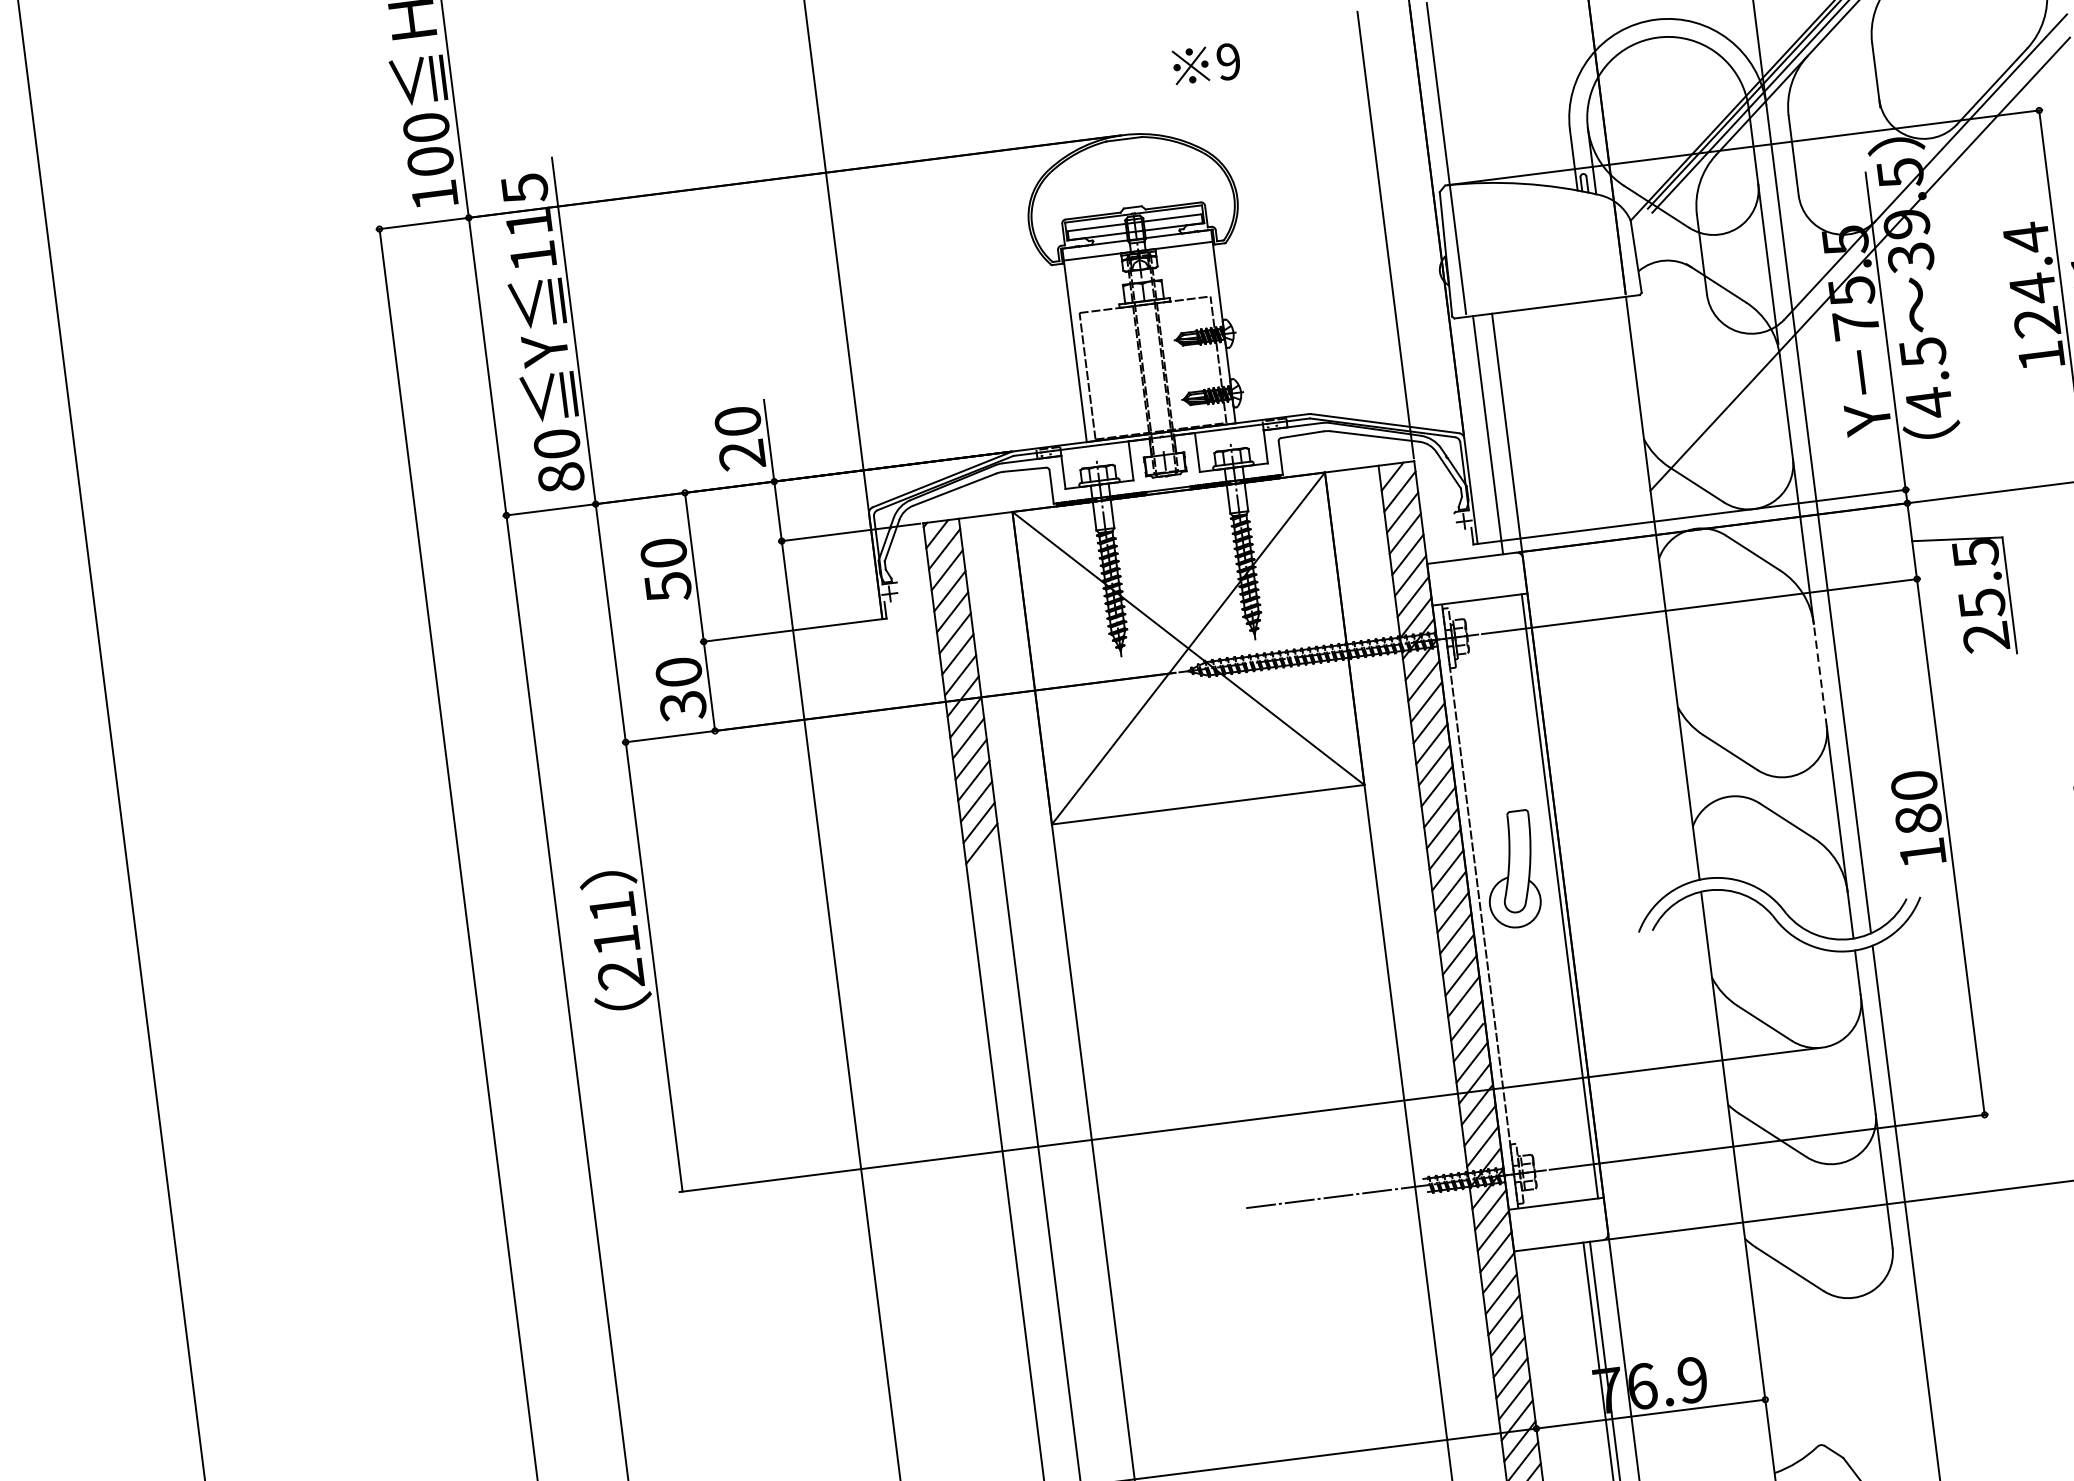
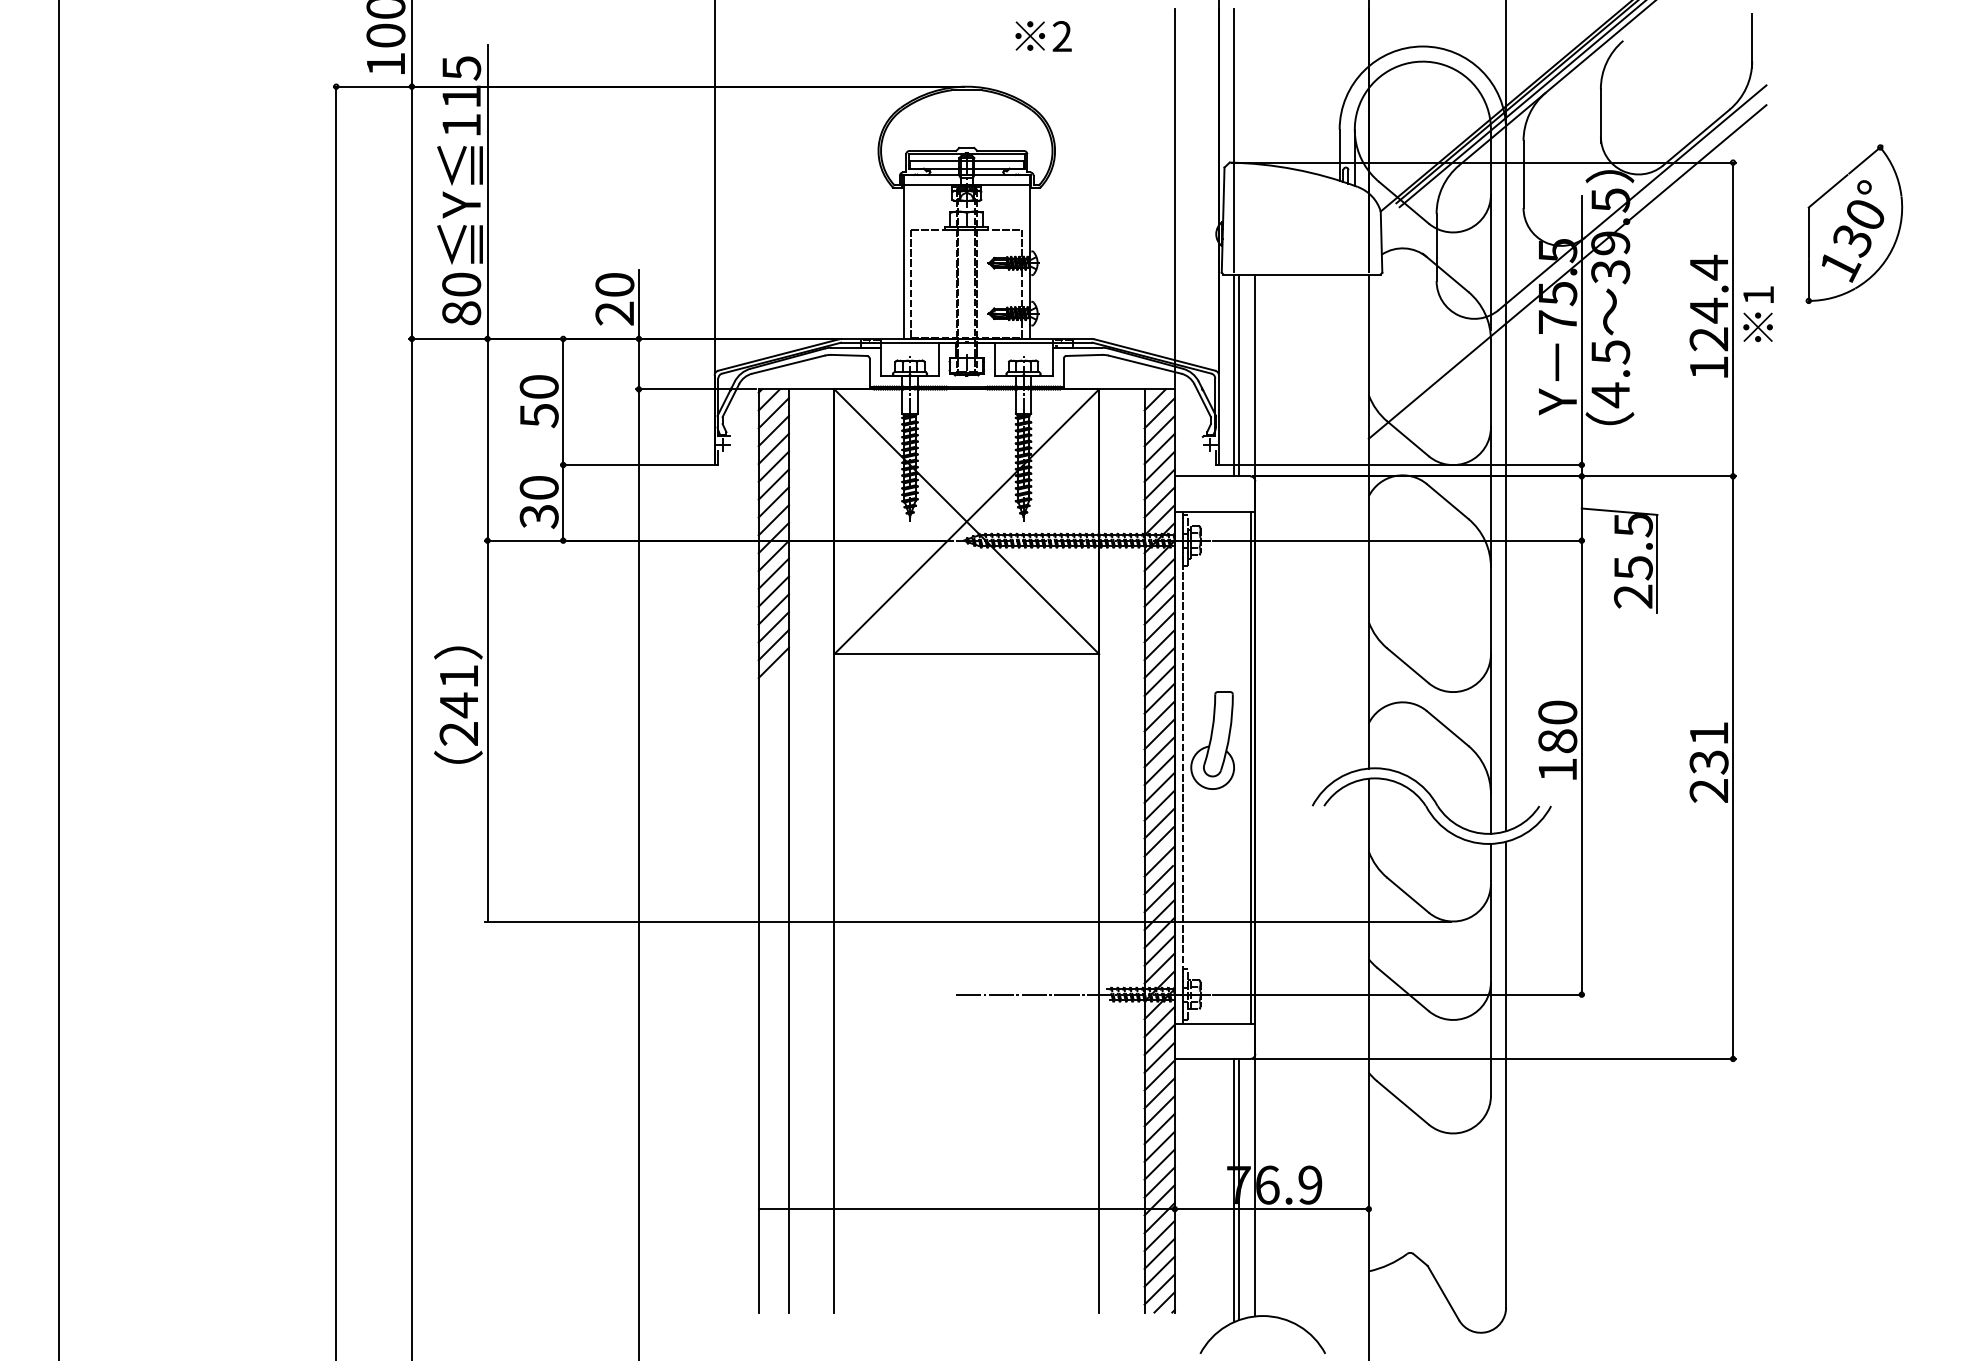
text: (1227, 61) -> (1061, 36), 9 -> 2
line: (1481, 436) -> (1233, 375), added
line: (1819, 675) -> (1490, 610), dashed -> solid
text: (616, 941) -> (458, 705), 211 -> 241

